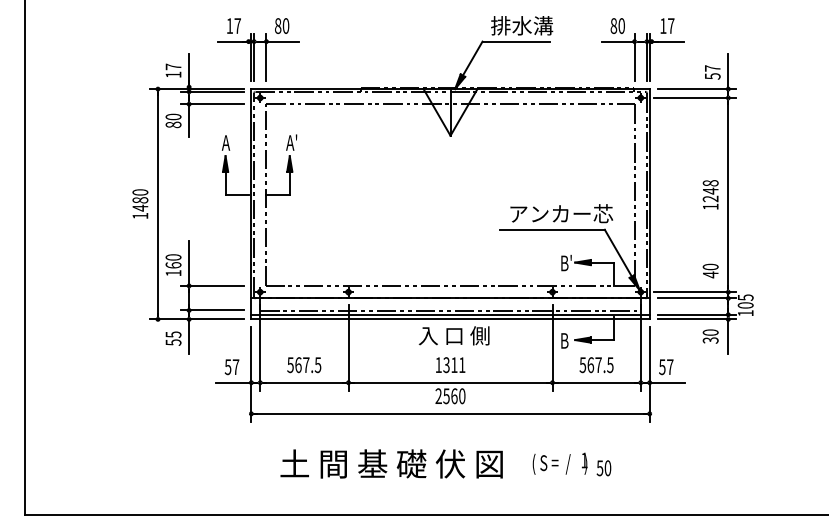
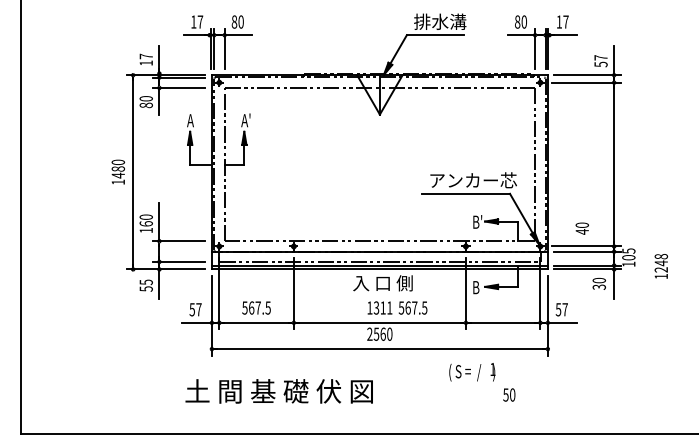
text: (709, 194) -> (660, 266), moved
text: (709, 270) -> (581, 228), moved
text: (595, 364) -> (412, 307), moved
text: (390, 464) -> (278, 391), moved
text: (560, 464) -> (472, 372), moved

